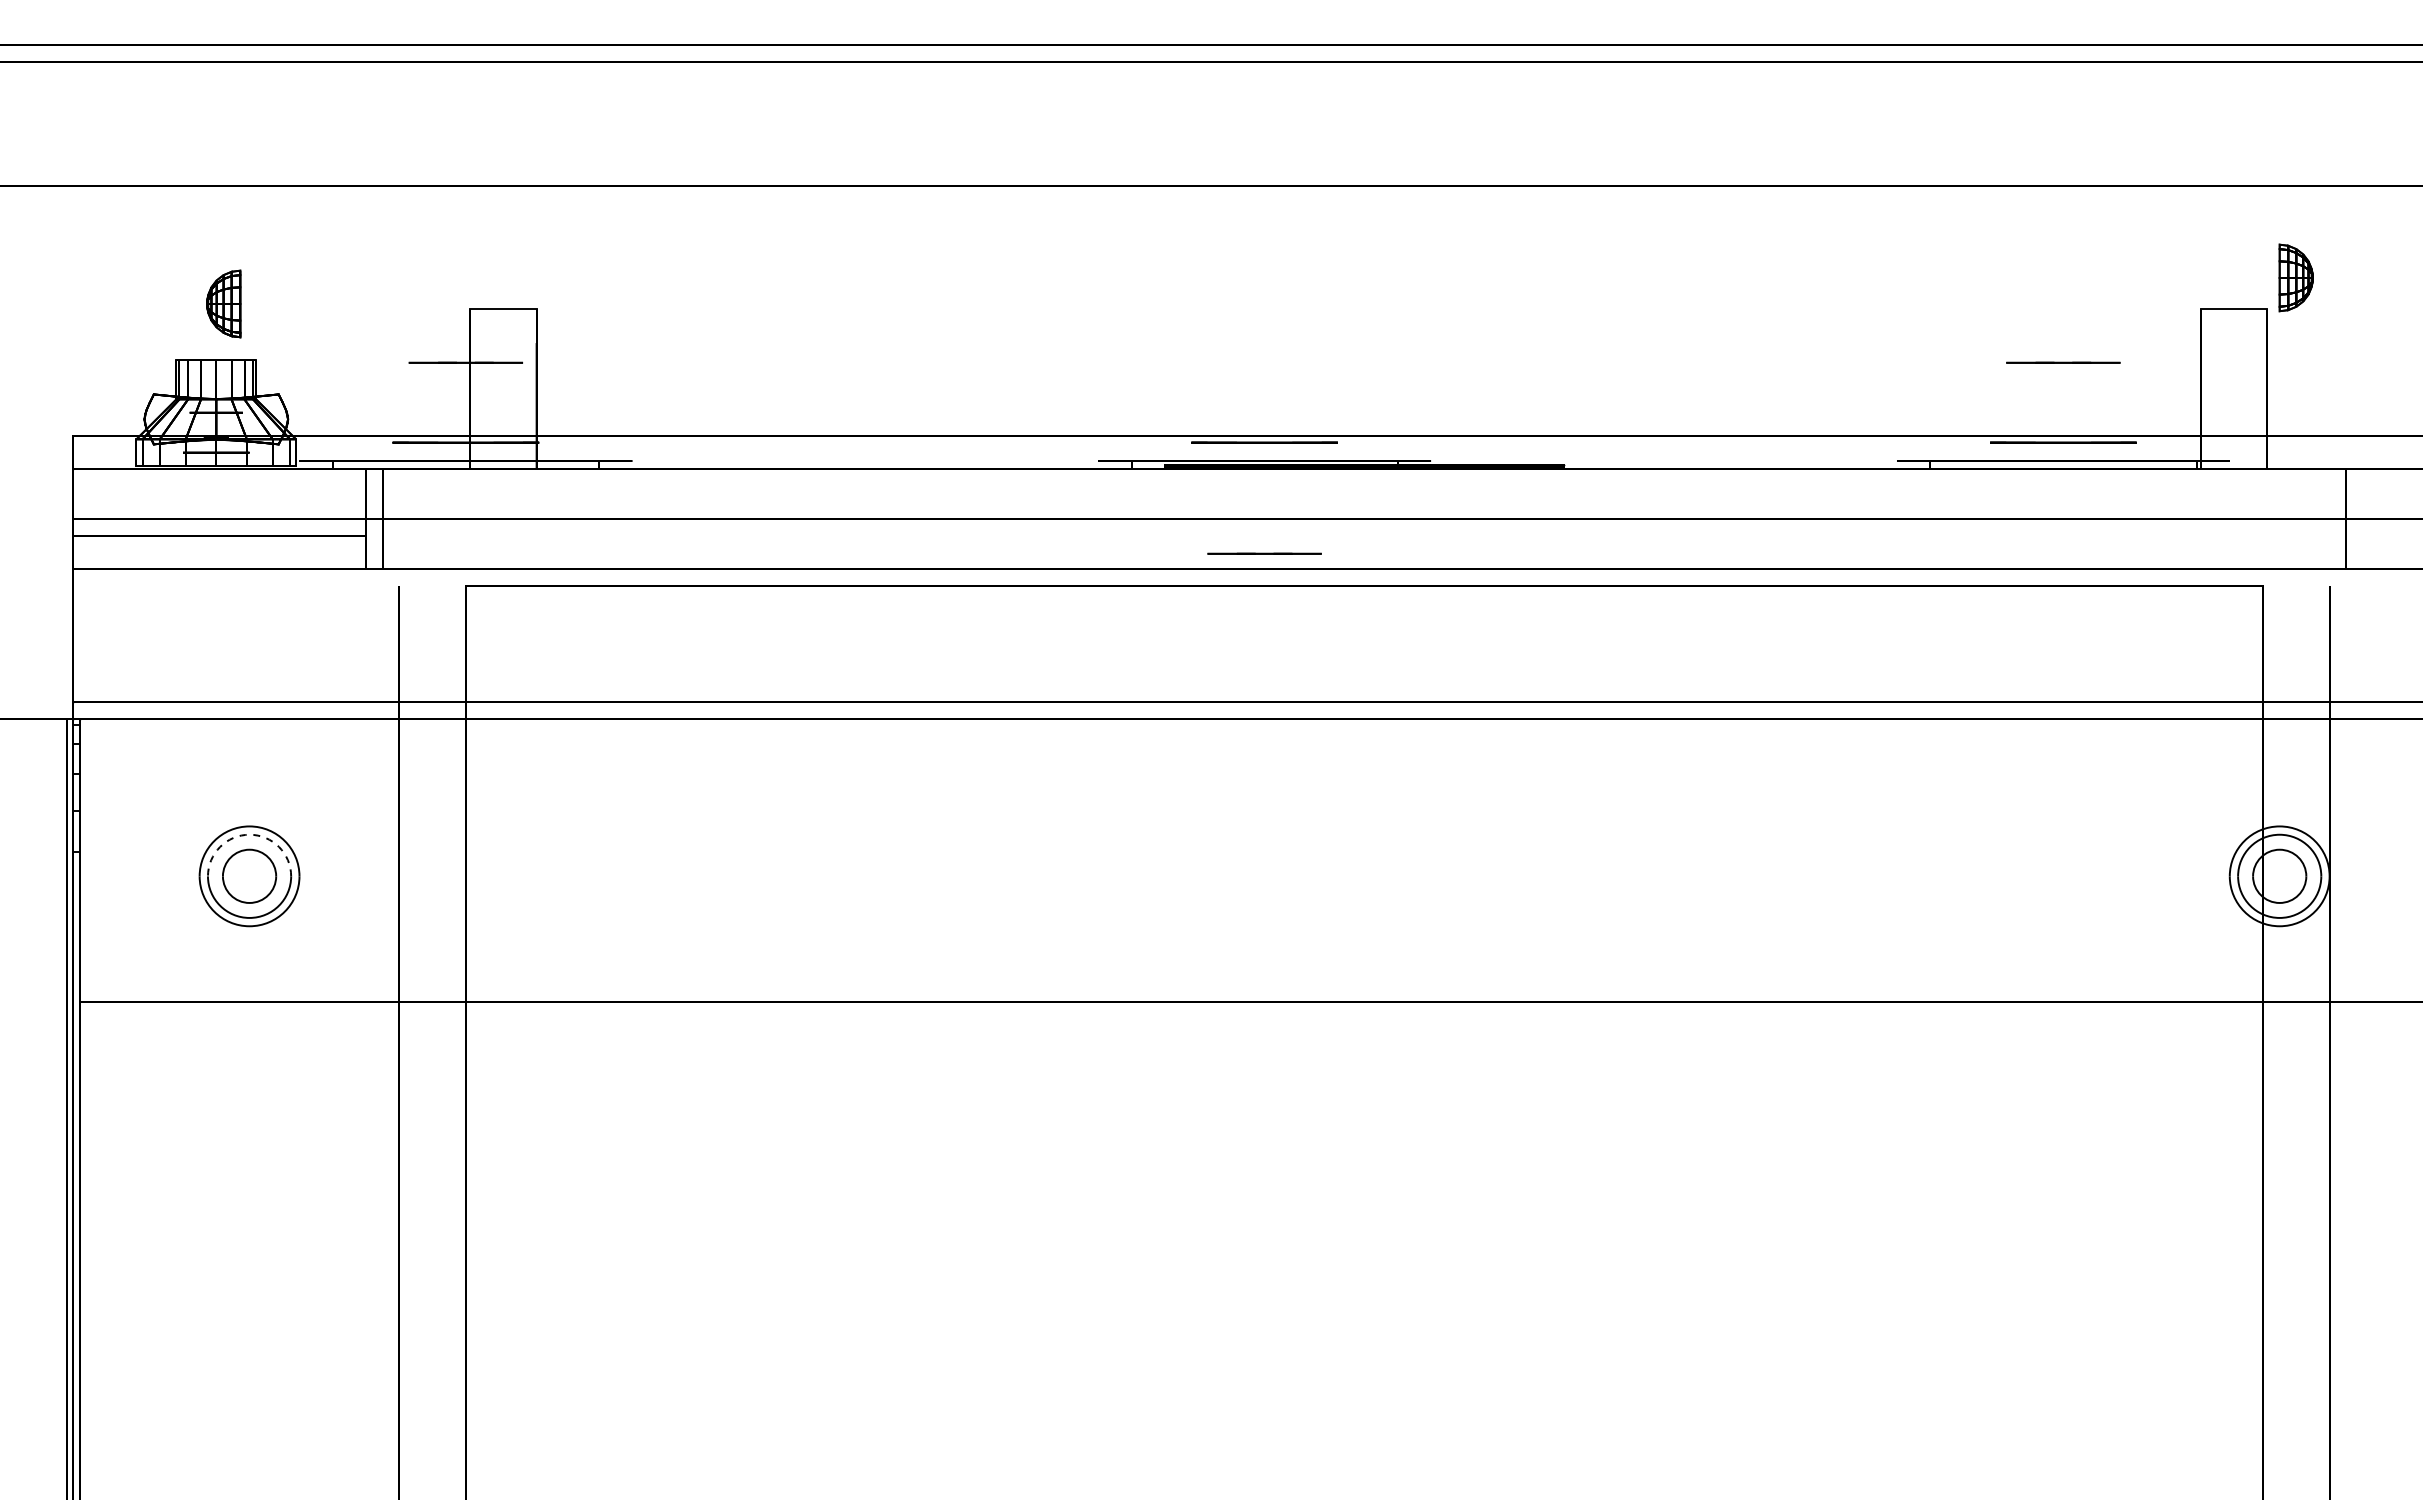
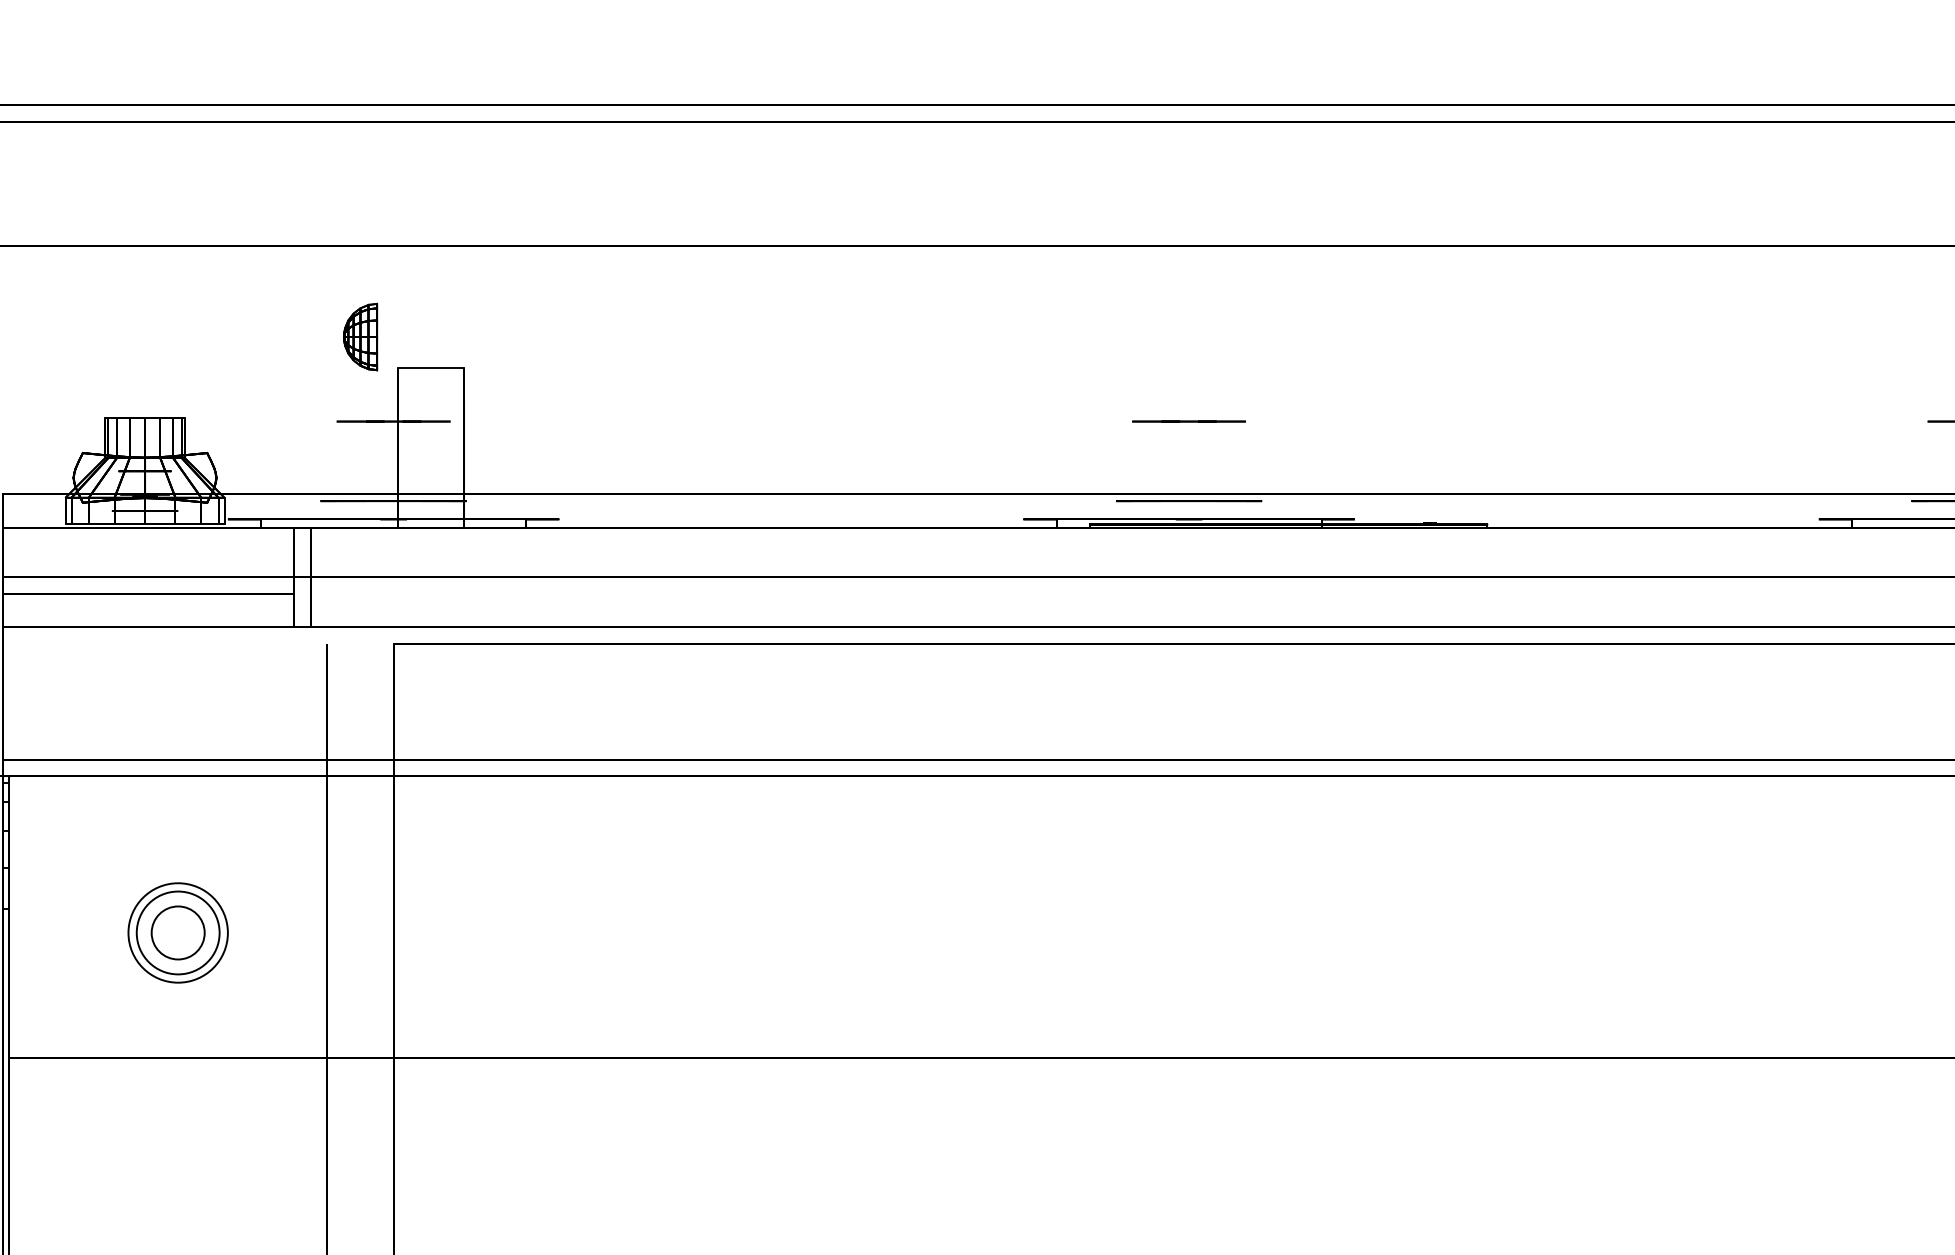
part: (223, 303) -> (360, 336), moved
line: (1264, 553) -> (1188, 421), moved
arc: (249, 834) -> (178, 891), dashed -> solid

